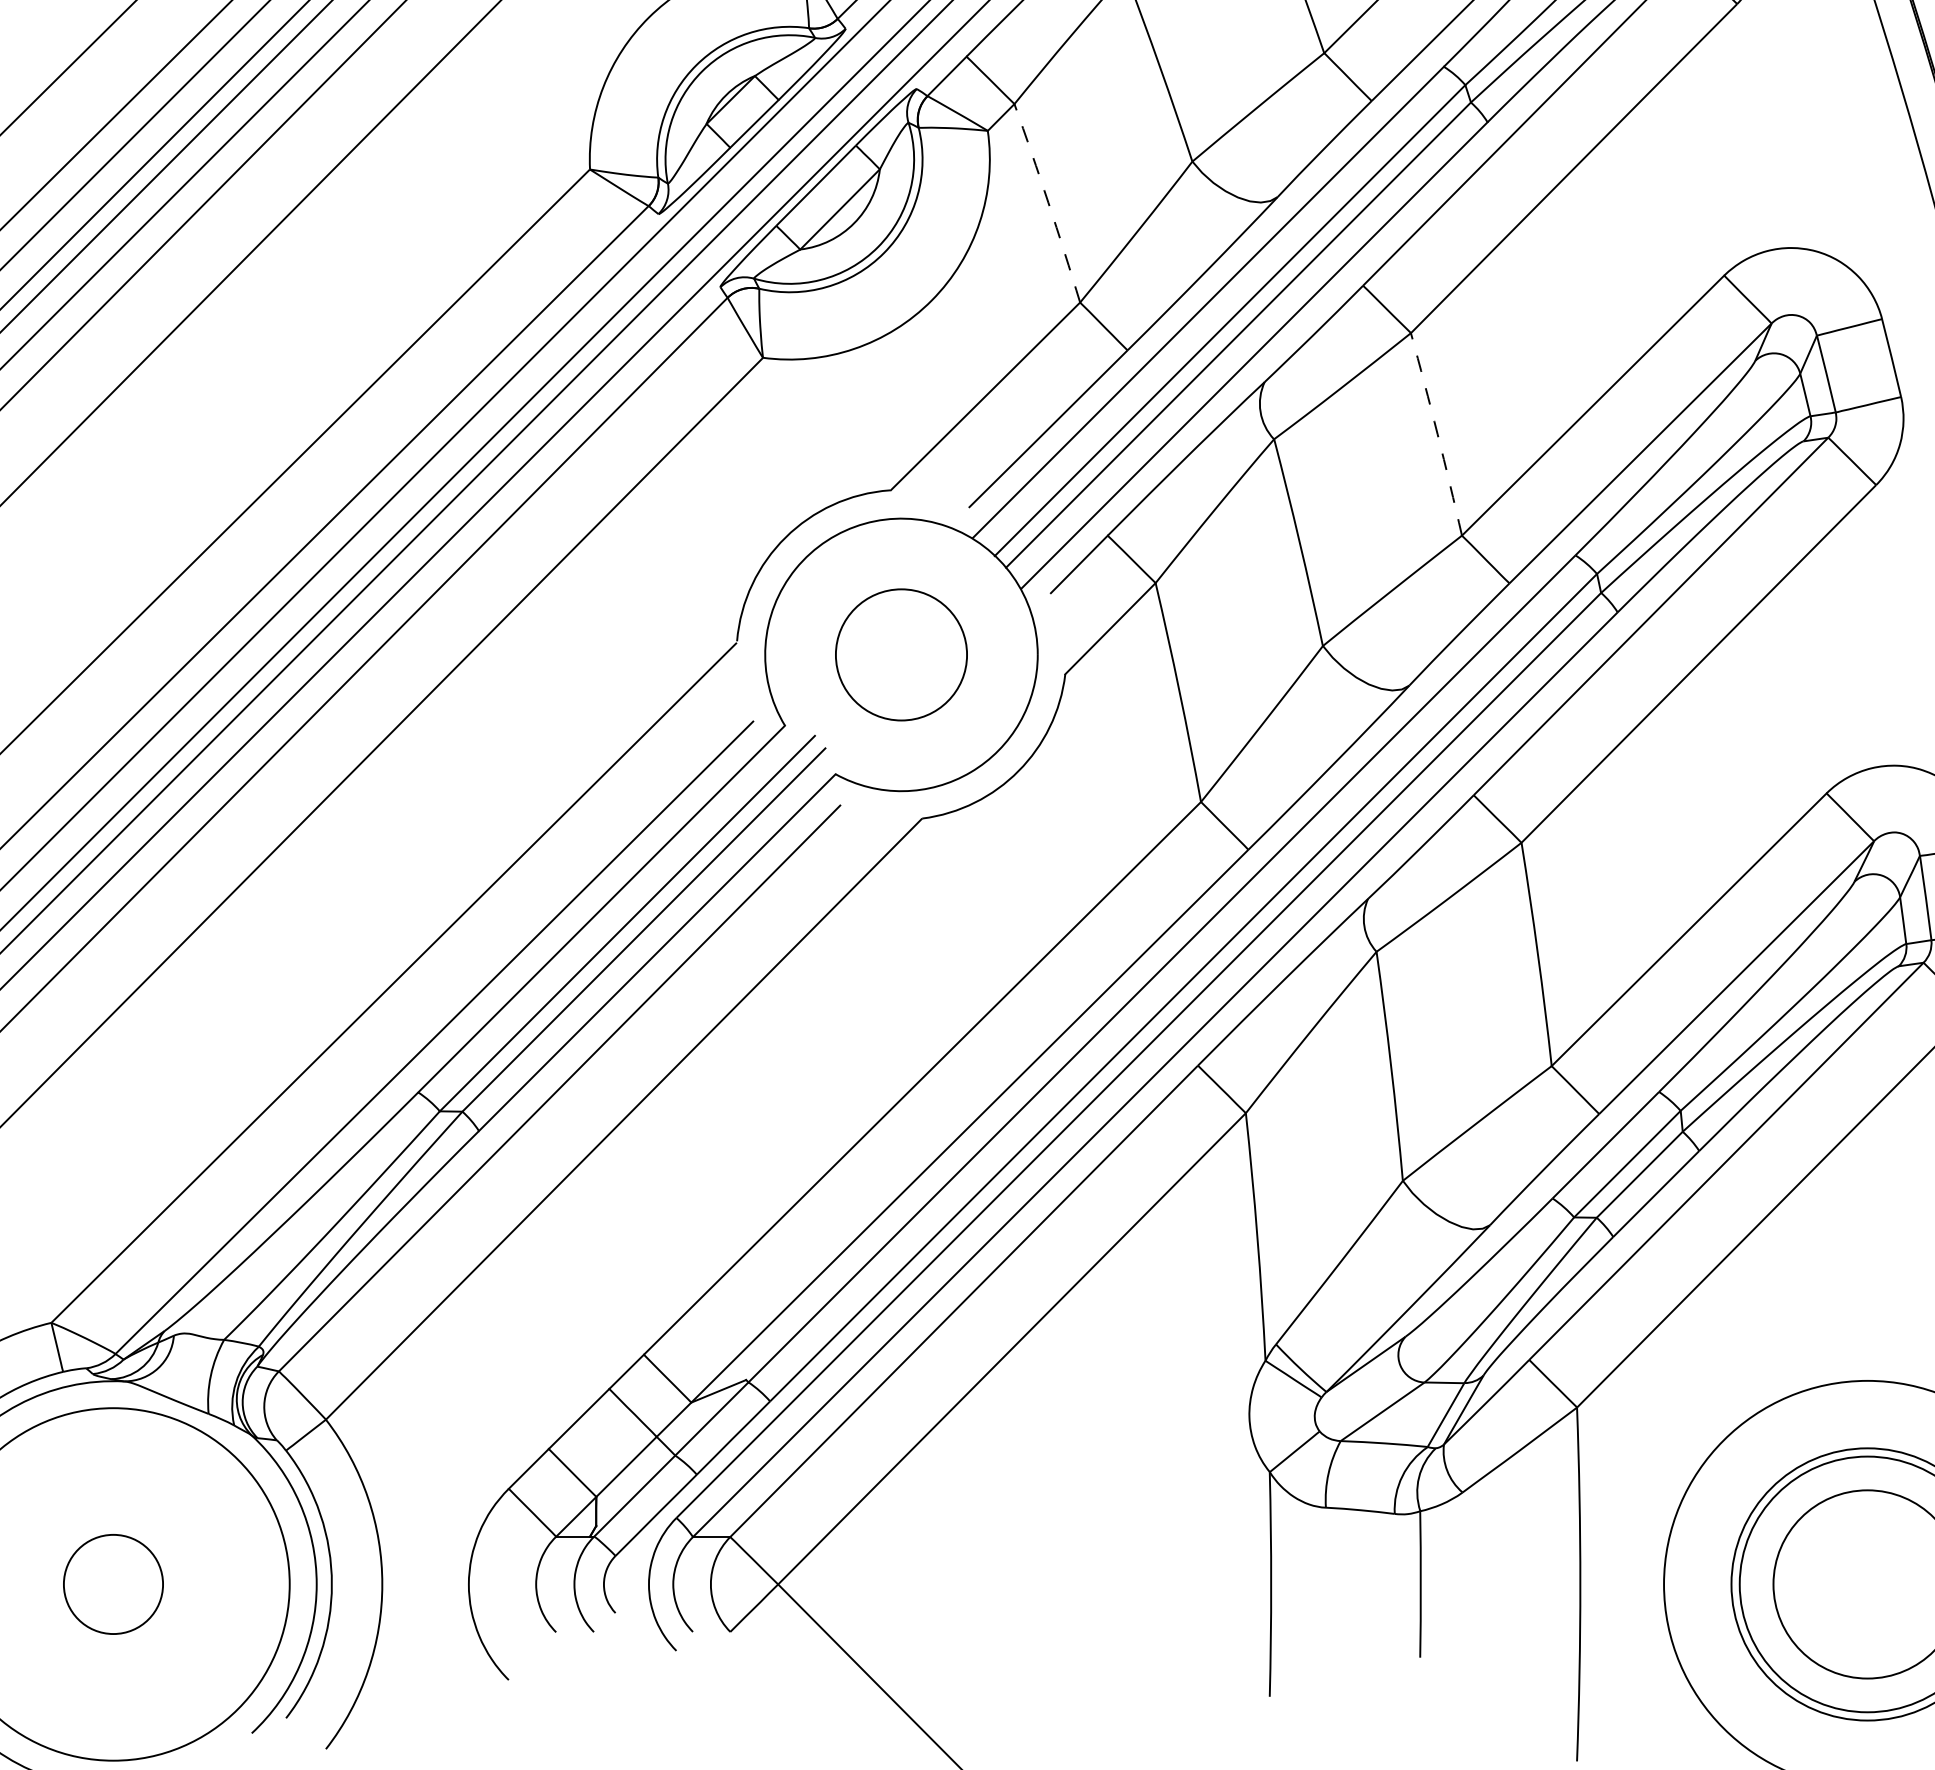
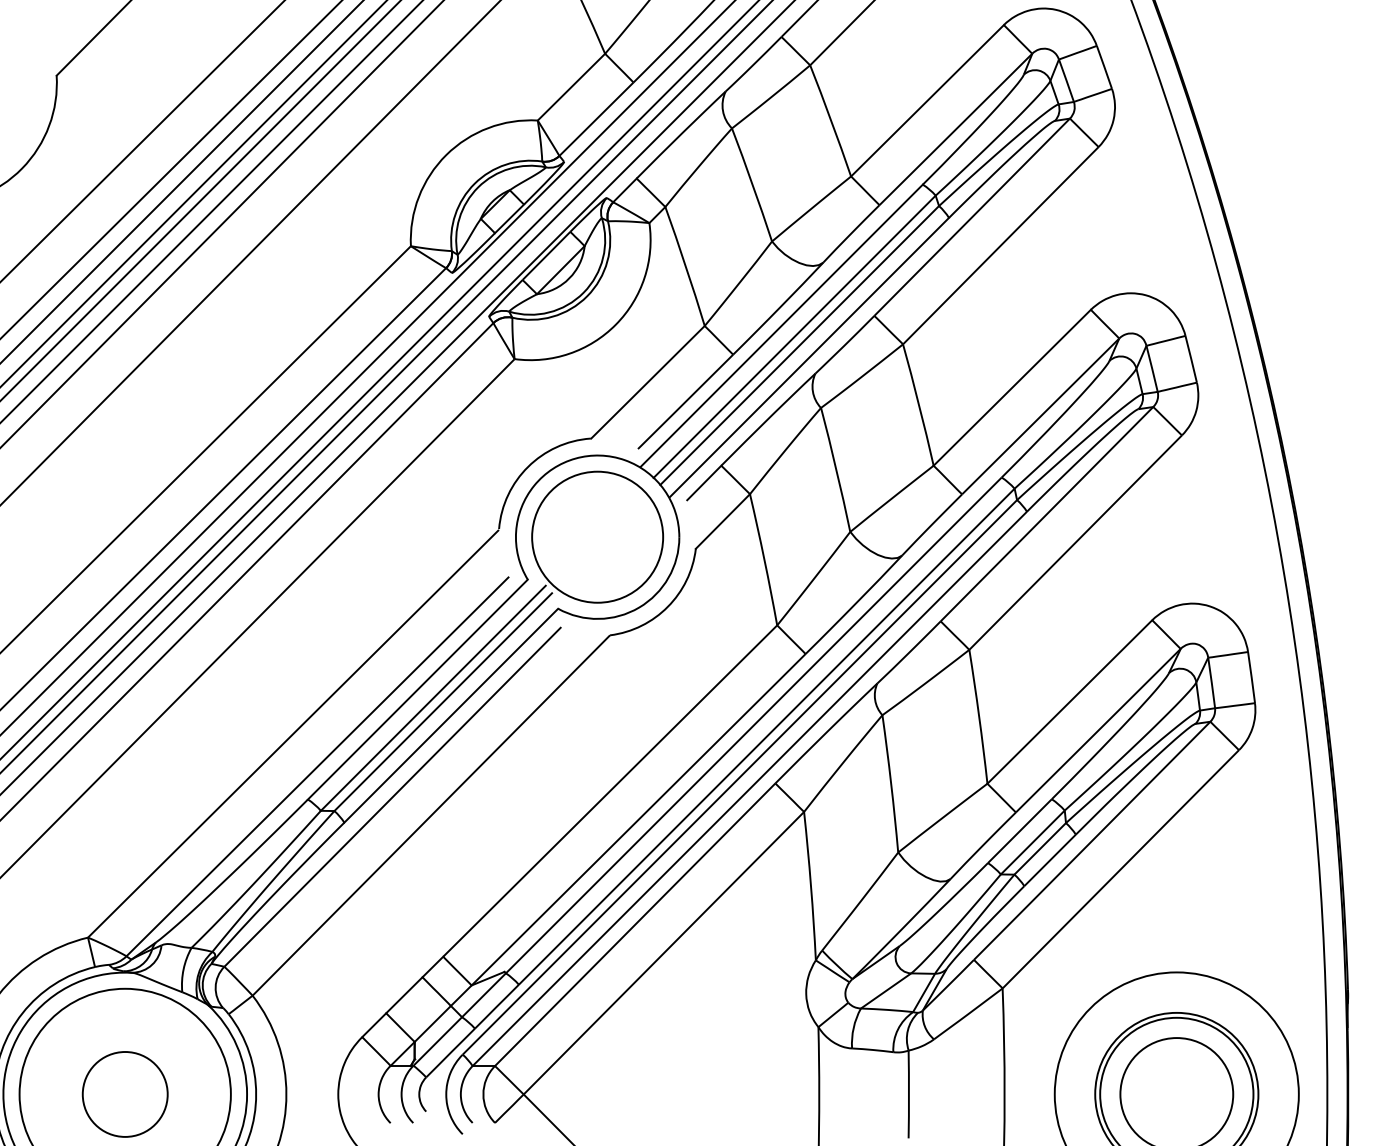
arc: (1048, 203) -> (685, 266), dashed -> solid
arc: (1438, 433) -> (919, 404), dashed -> solid
circle: (901, 653) -> (597, 536), size x1.67
circle: (112, 1584) -> (124, 1094), size x1.43

